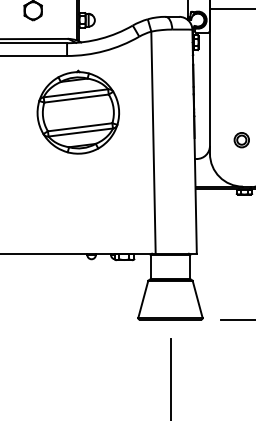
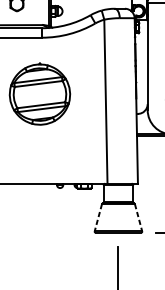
part: (77, 111) -> (39, 93), moved
line: (143, 299) -> (98, 217), solid -> dashed
line: (197, 299) -> (138, 217), solid -> dashed

